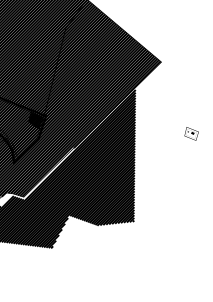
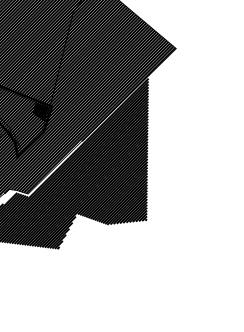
part: (191, 133) -> (208, 125), removed

